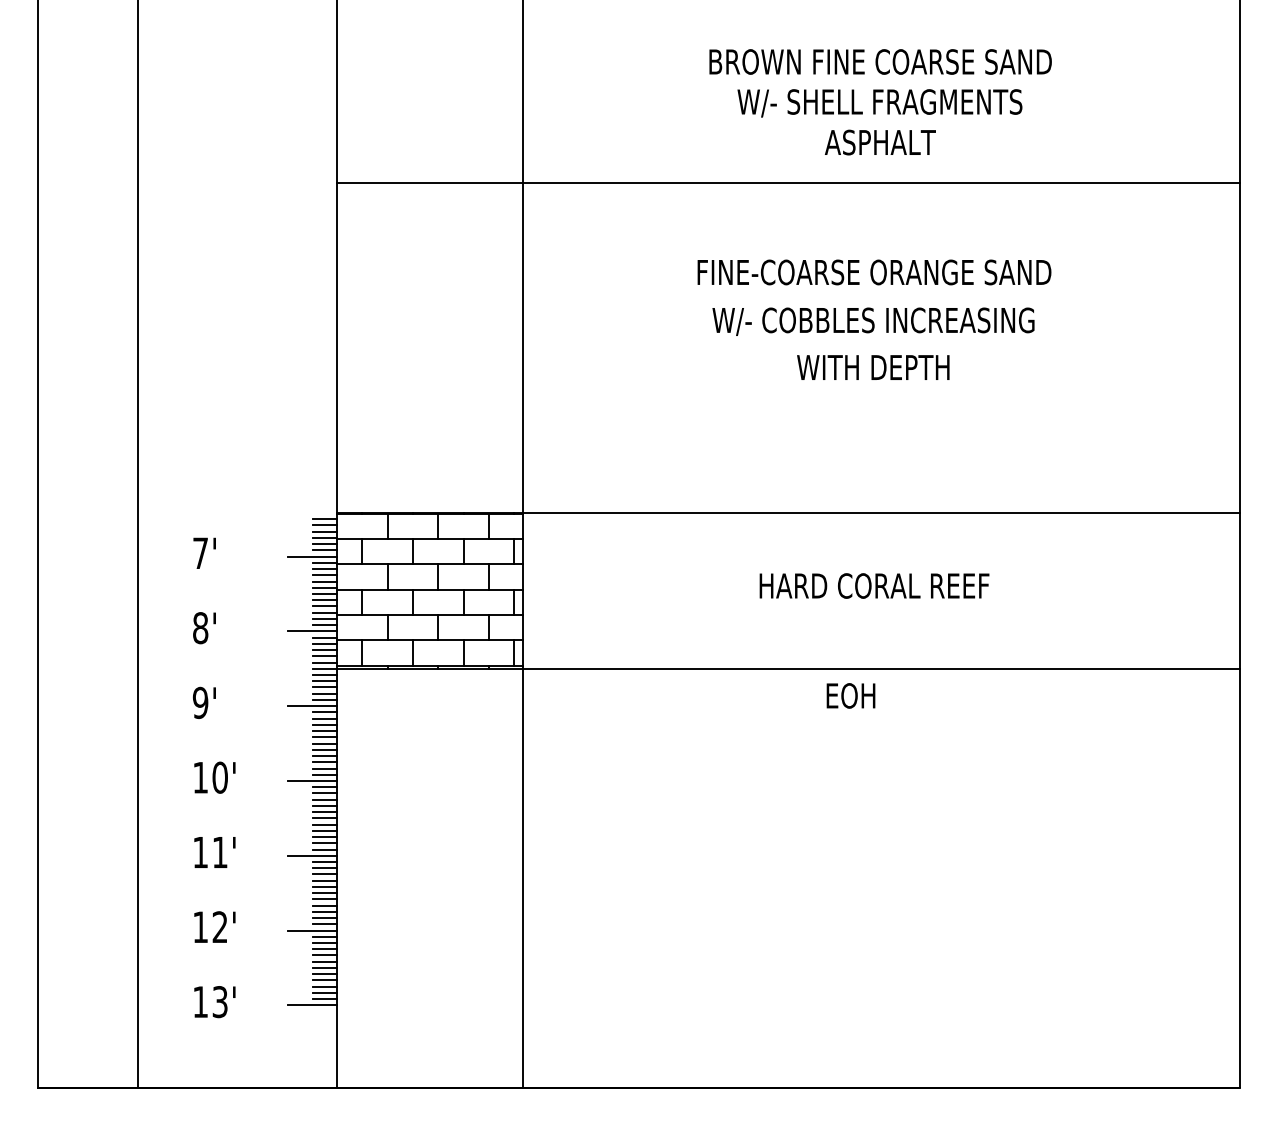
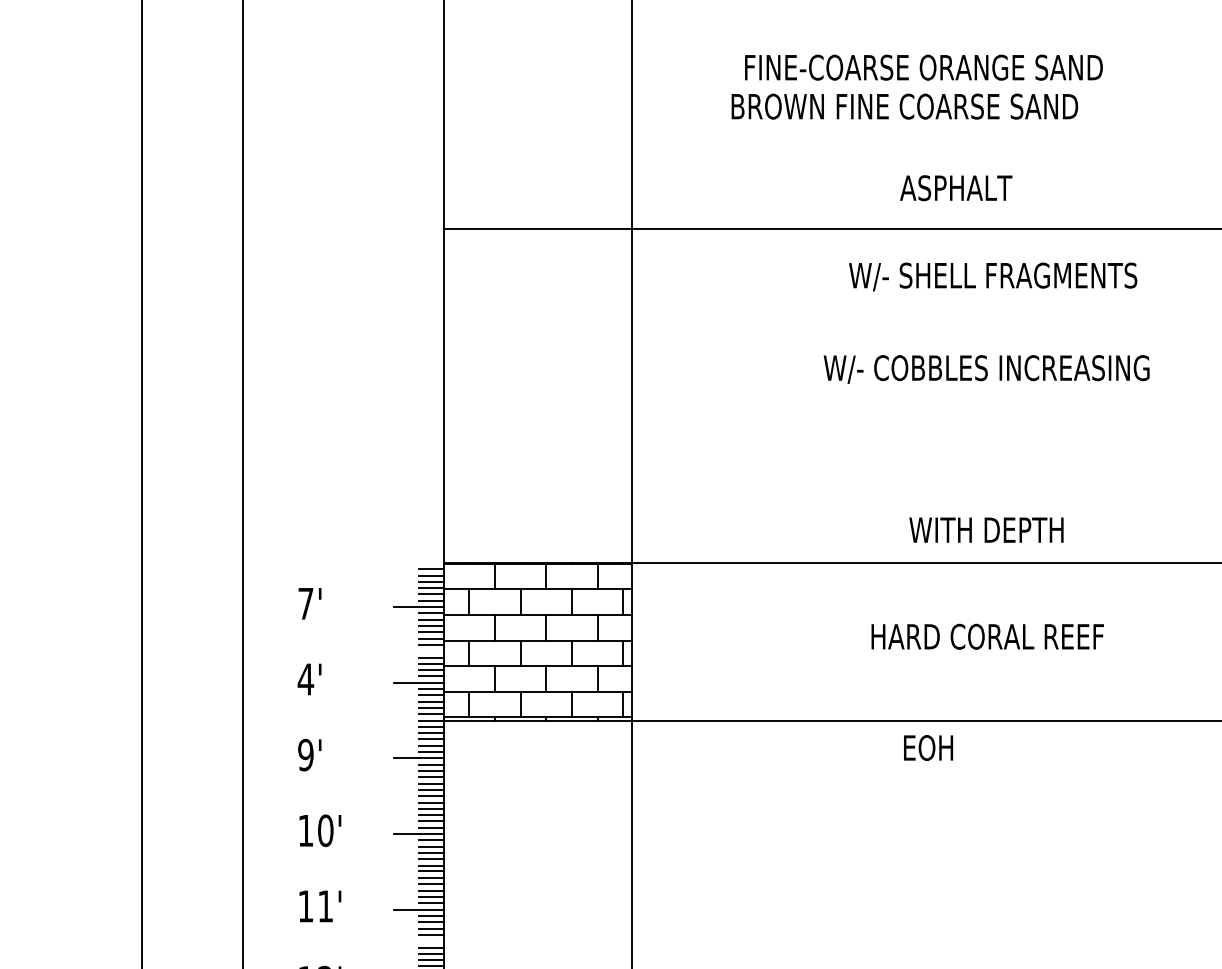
text: (880, 61) -> (904, 106), moved
text: (879, 103) -> (992, 277), moved
text: (880, 142) -> (956, 188), moved
text: (874, 272) -> (923, 67), moved
text: (873, 367) -> (986, 530), moved
line: (324, 600) -> (431, 651), removed
text: (200, 628) -> (305, 679), 8' -> 4'
text: (850, 695) -> (927, 747), moved
line: (324, 886) -> (431, 940), removed

